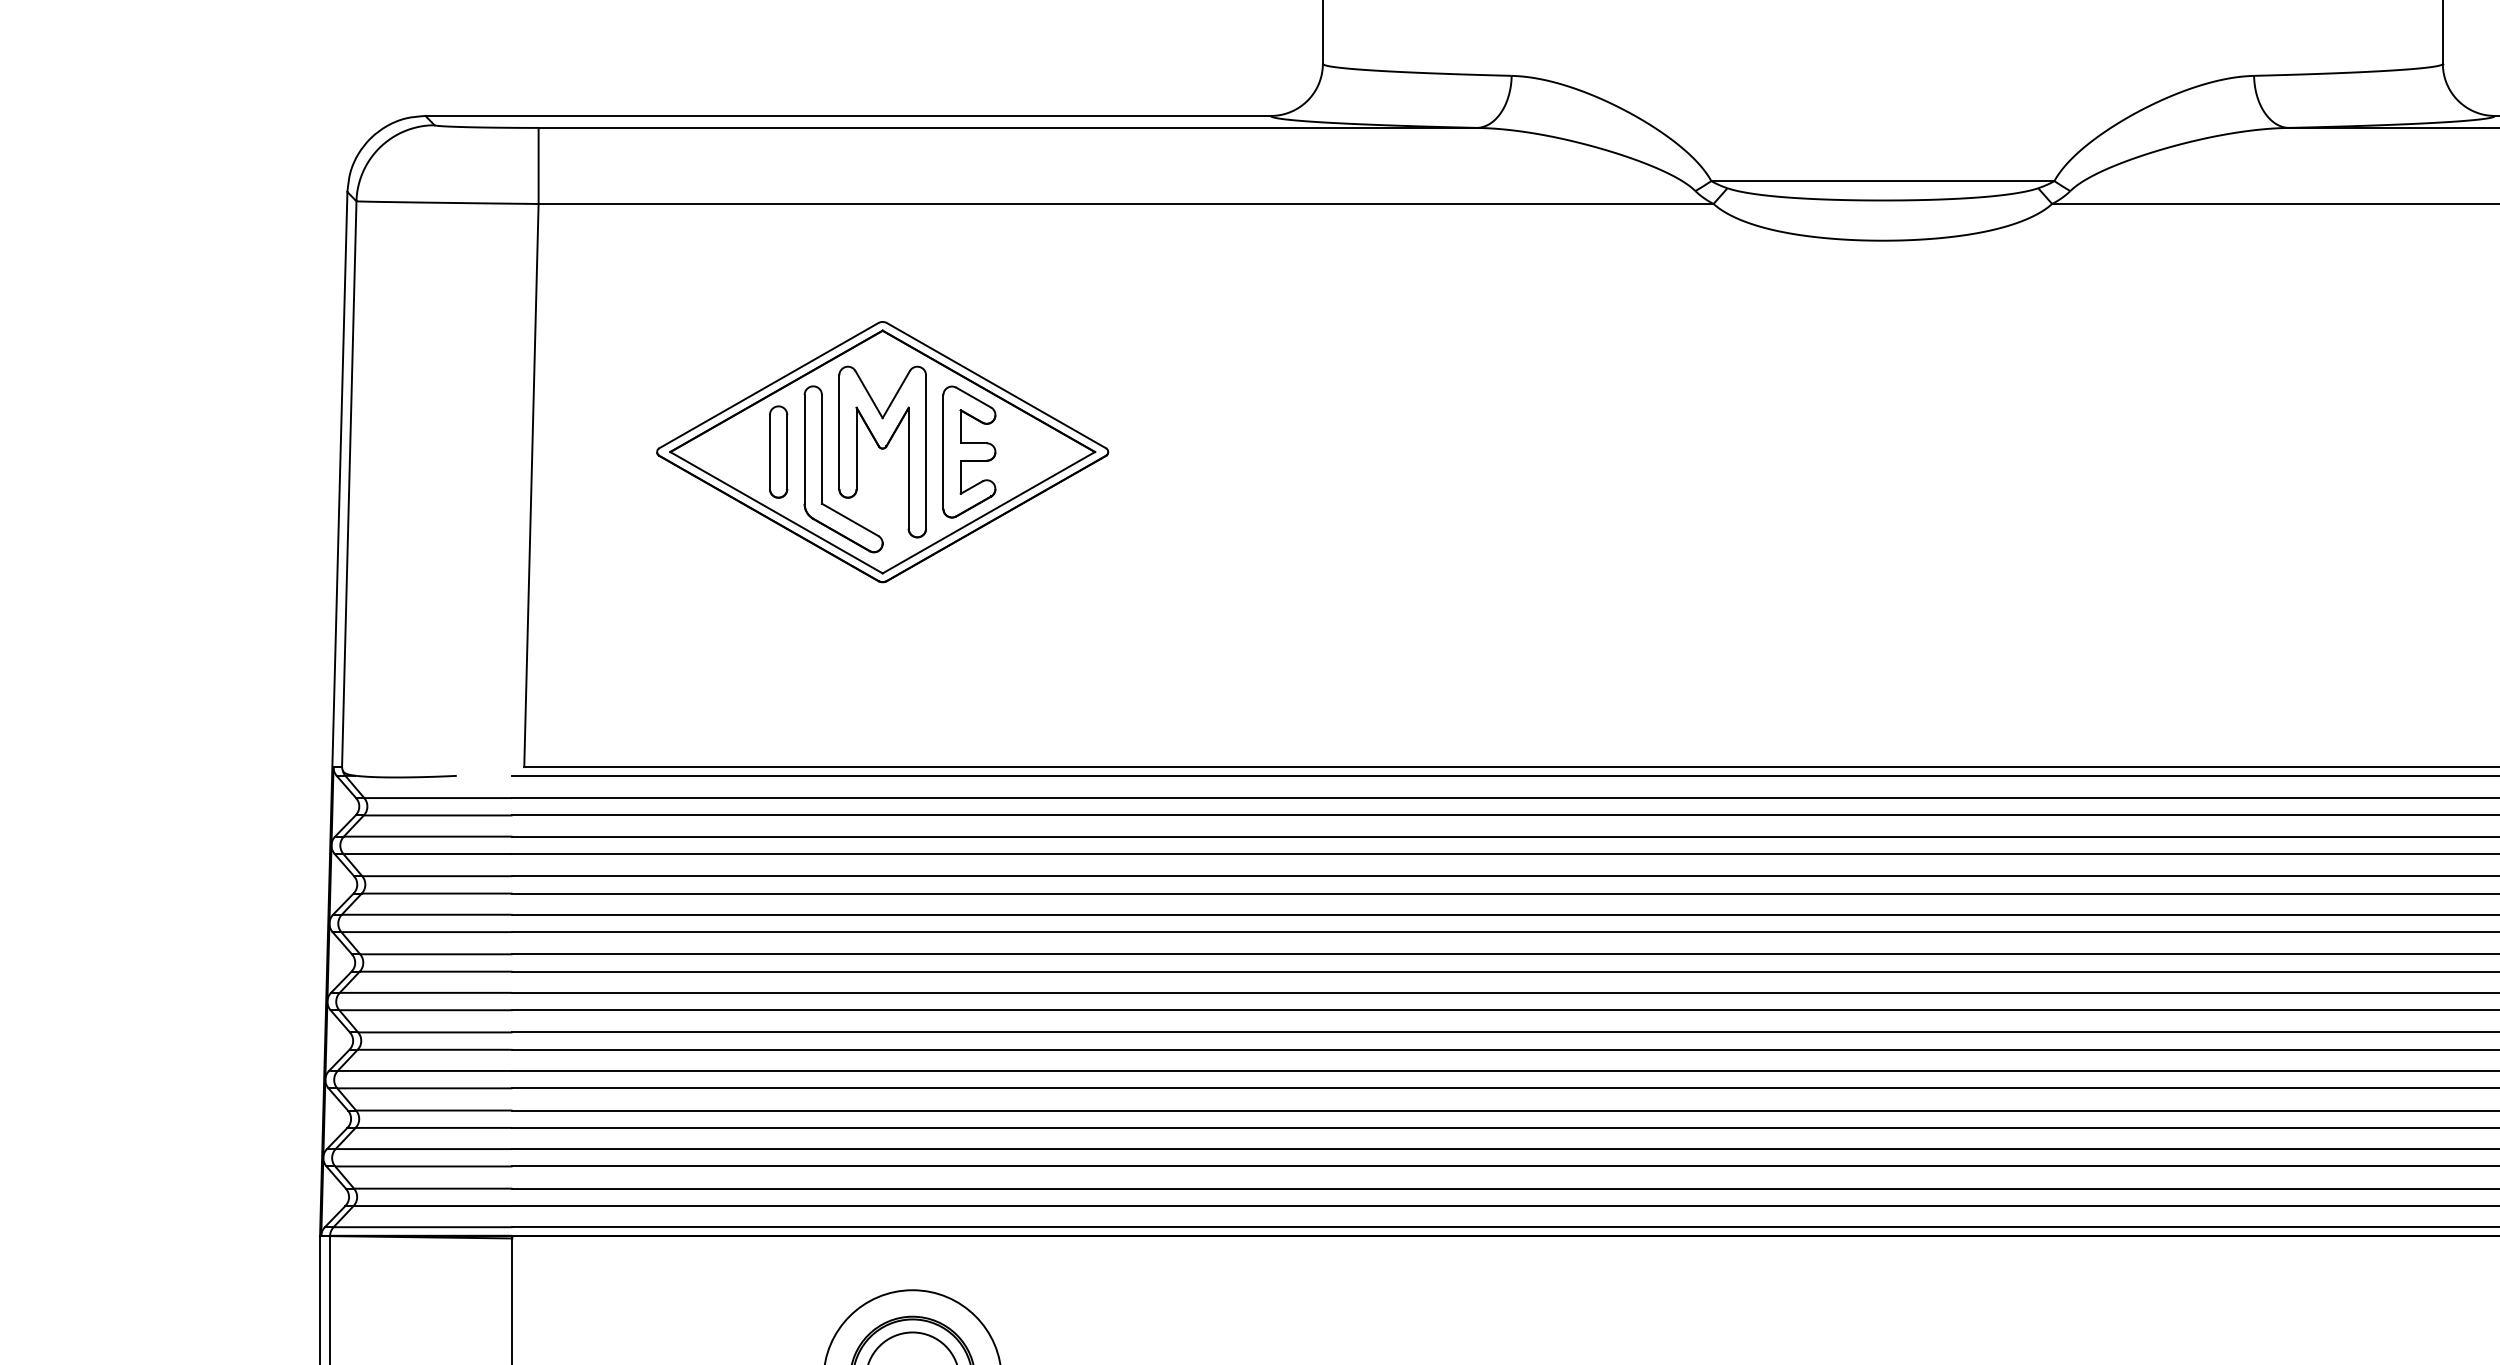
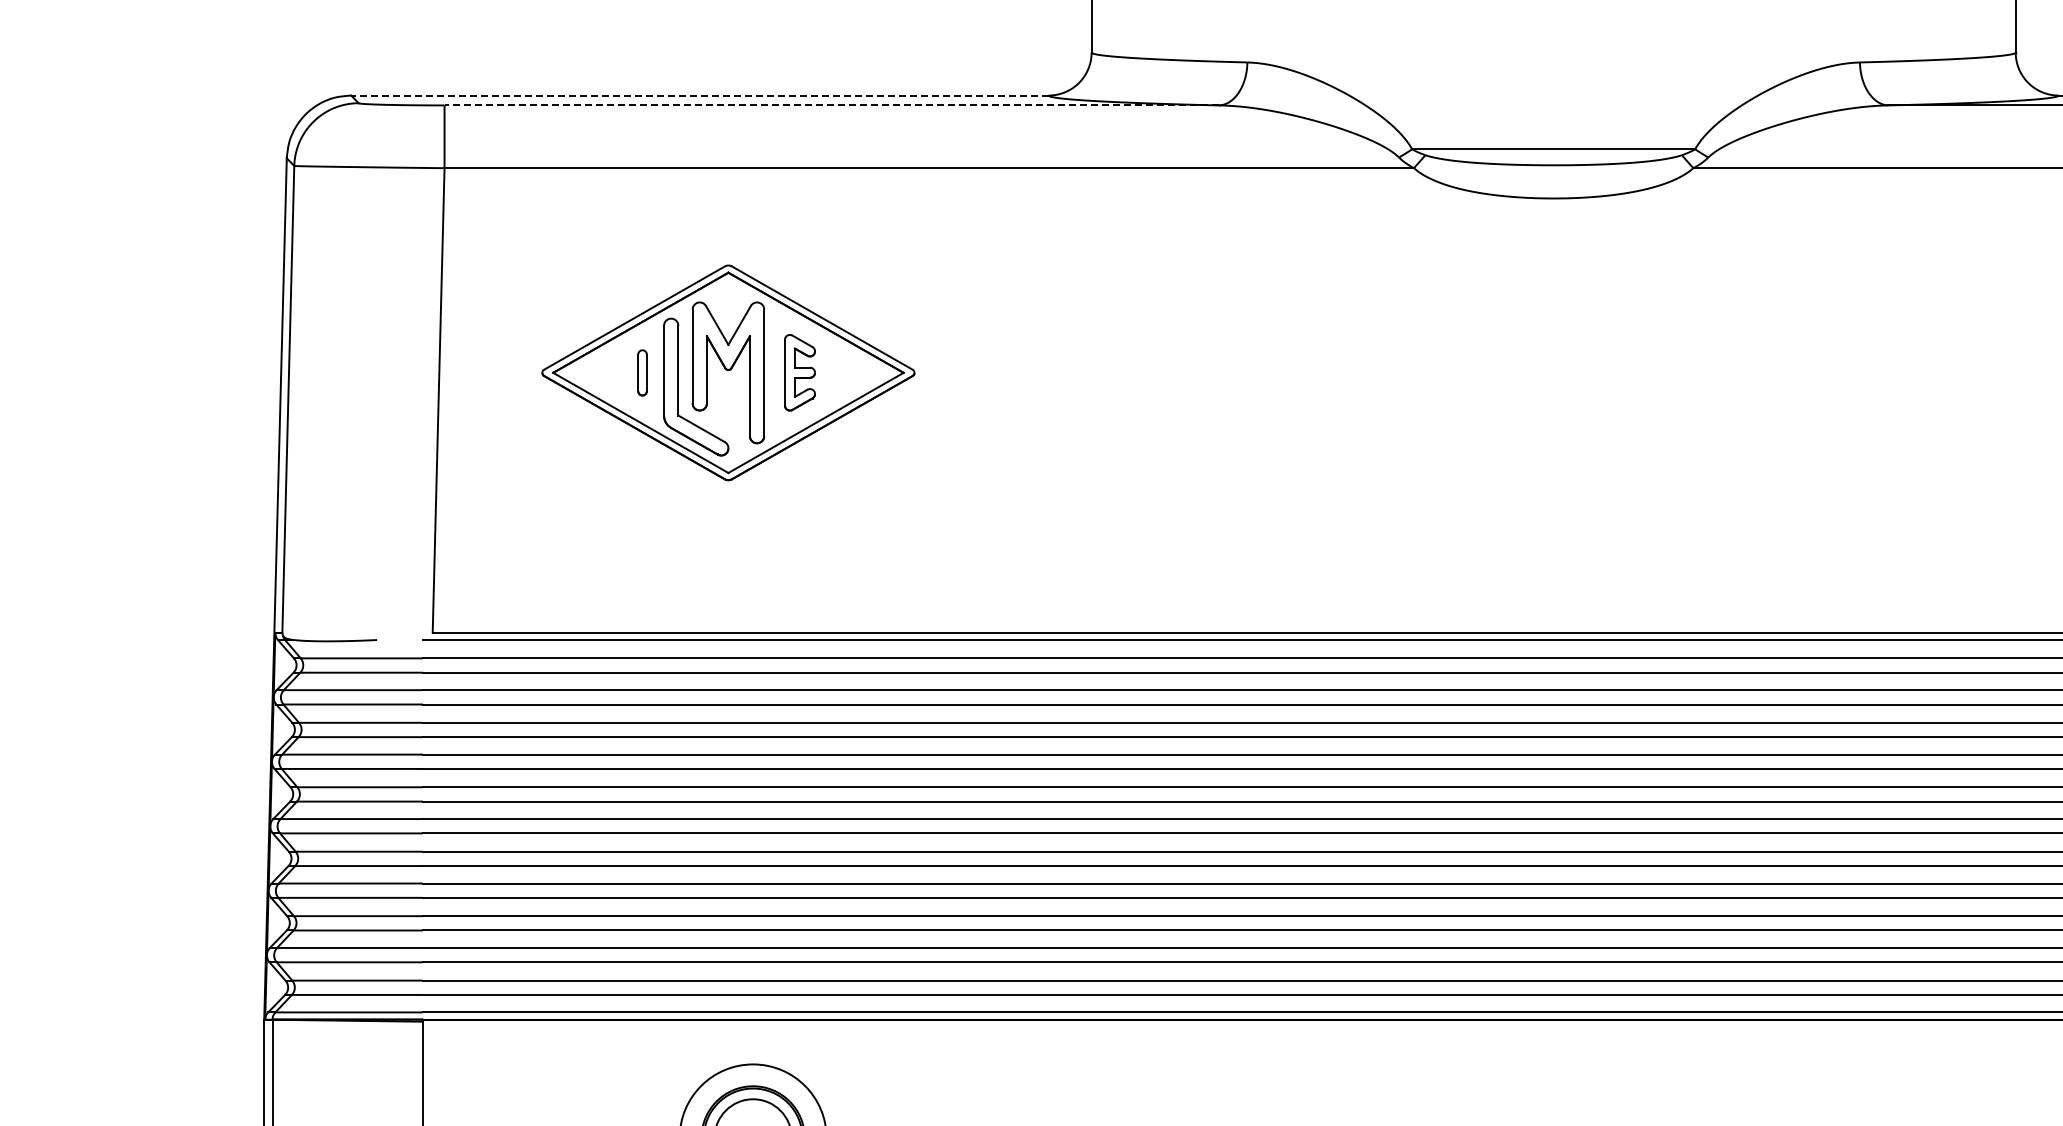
line: (847, 115) -> (699, 95), solid -> dashed
line: (1007, 128) -> (831, 105), solid -> dashed
part: (778, 451) -> (642, 372), size x0.6
part: (968, 451) -> (799, 372), size x0.7

